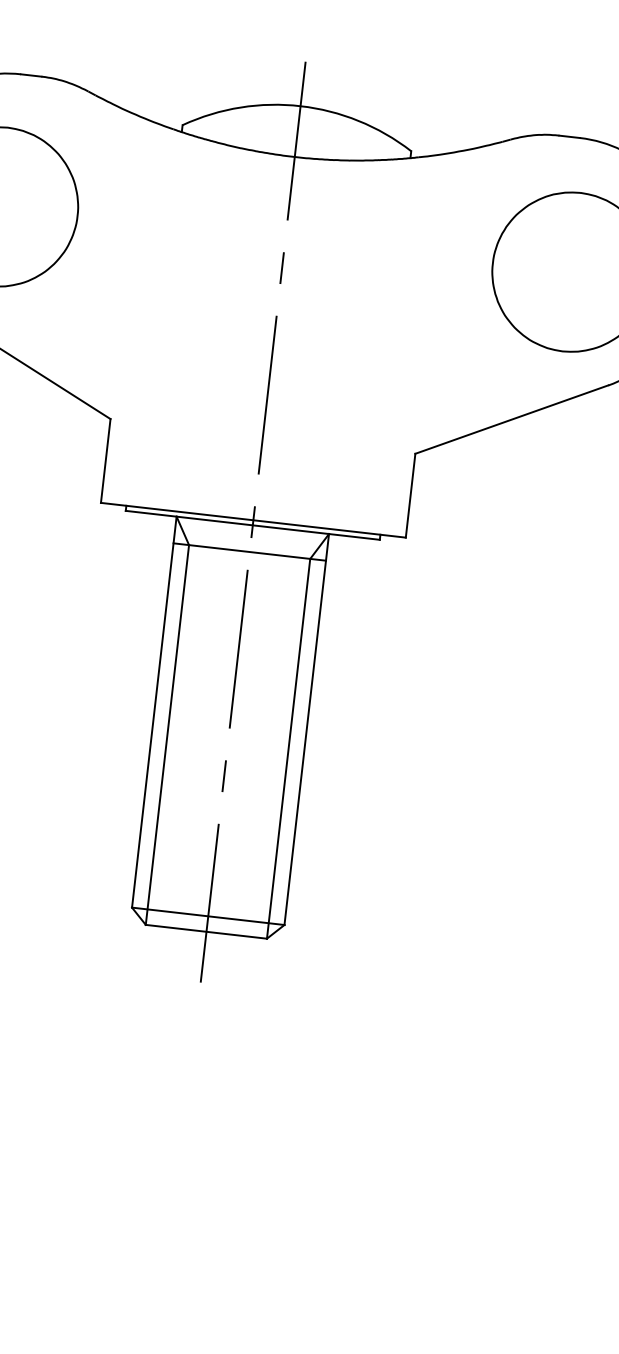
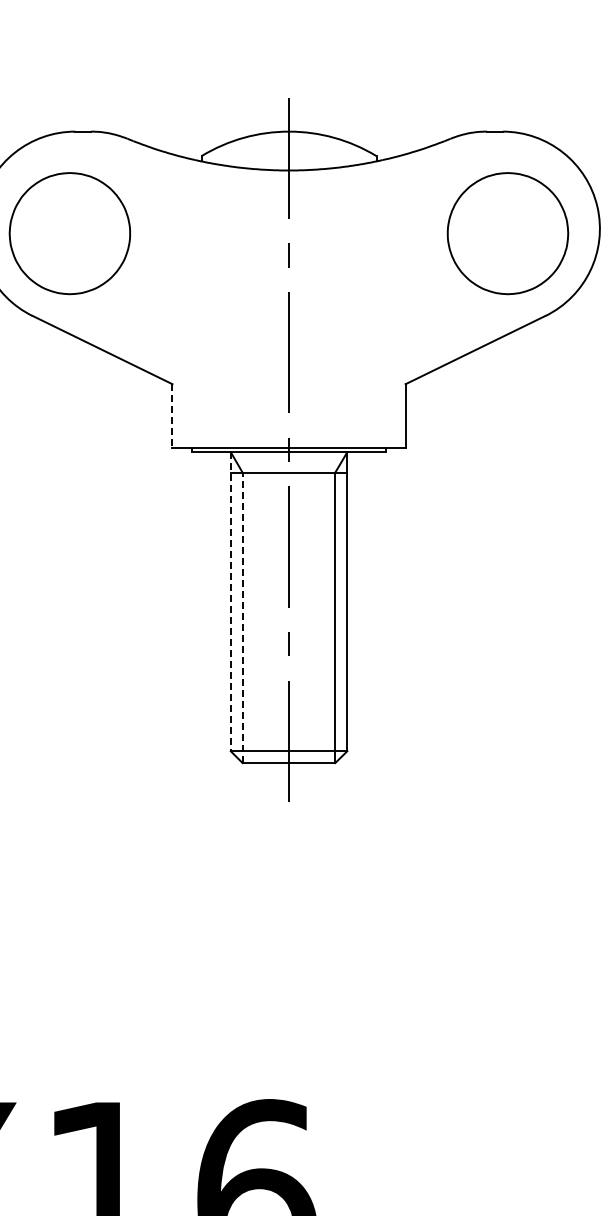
line: (105, 461) -> (172, 416), solid -> dashed
line: (154, 711) -> (230, 601), solid -> dashed
line: (167, 734) -> (242, 617), solid -> dashed

